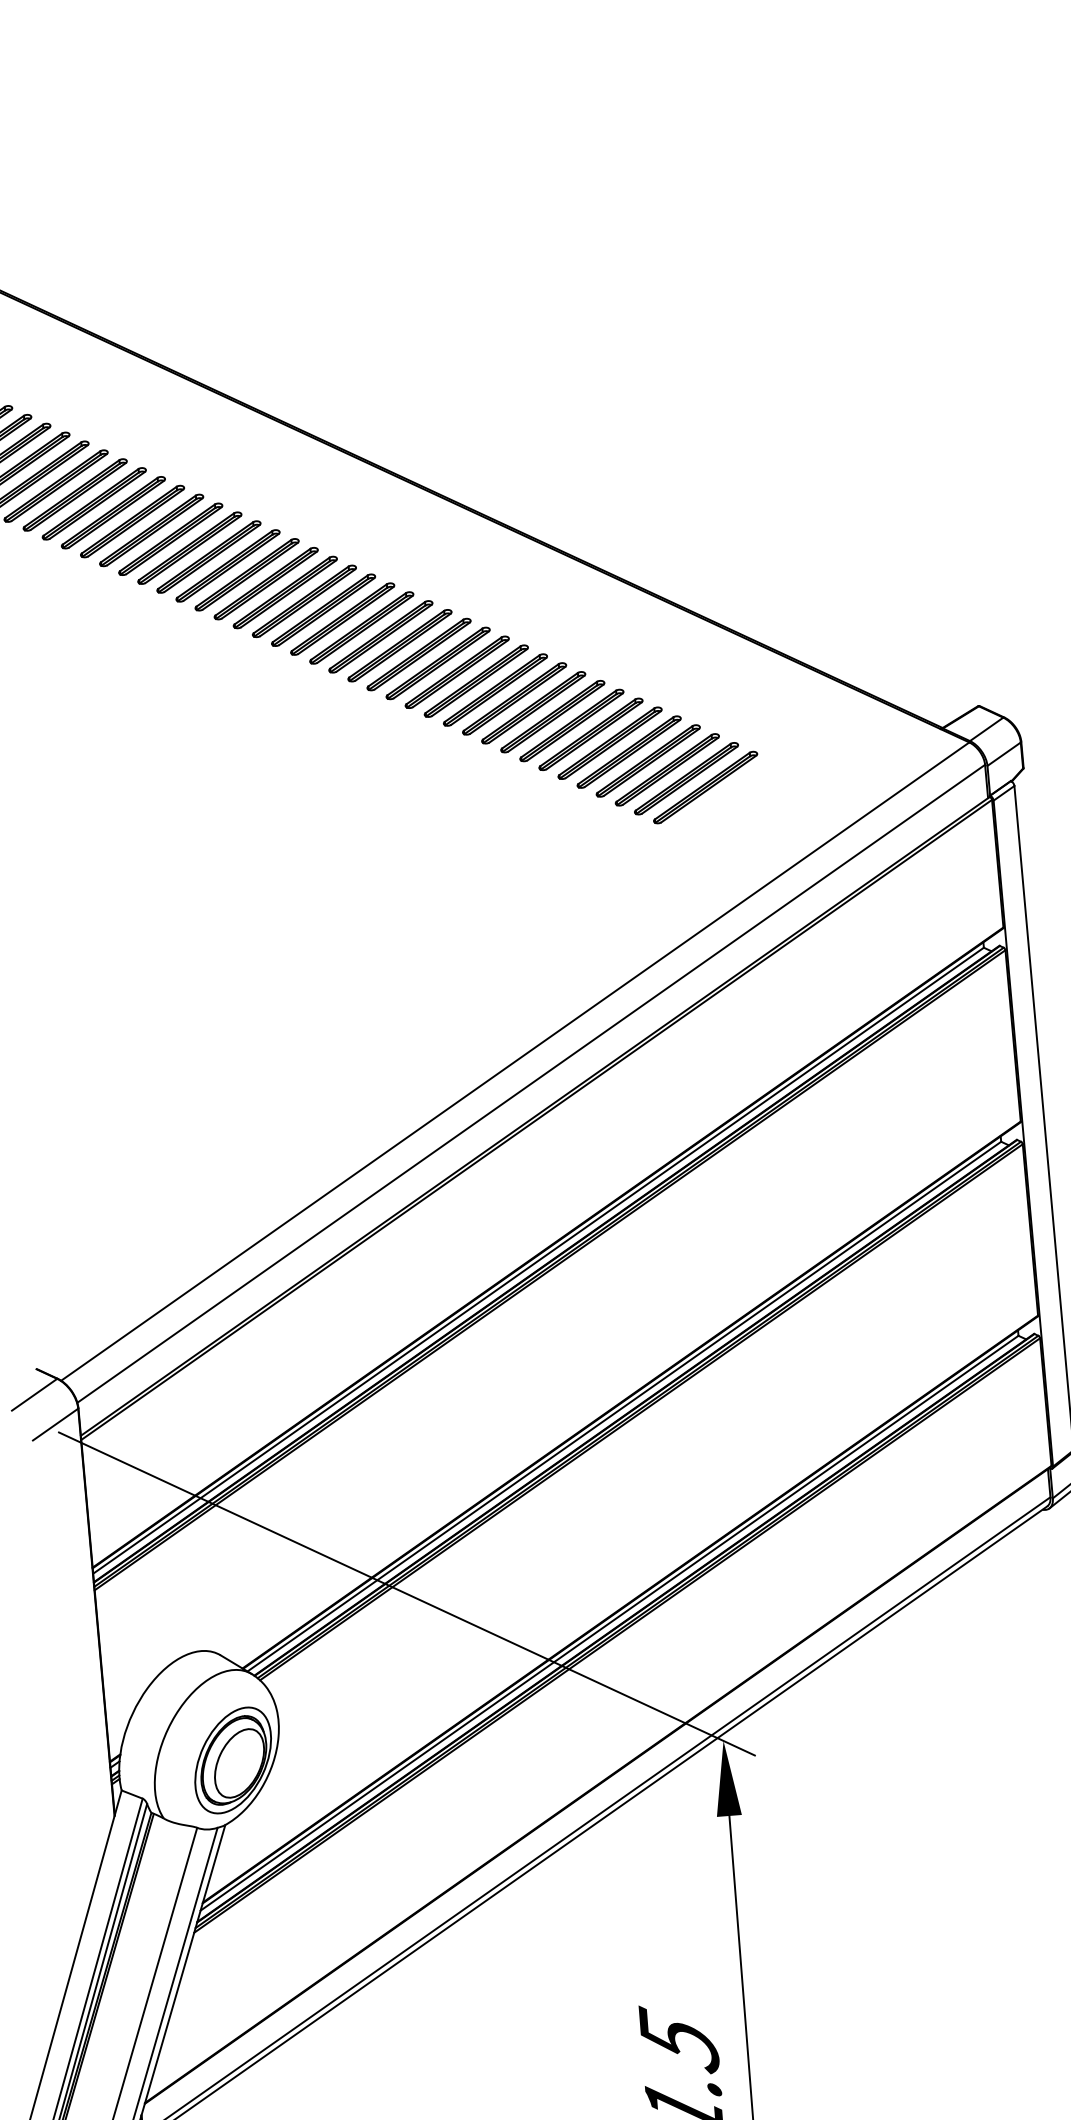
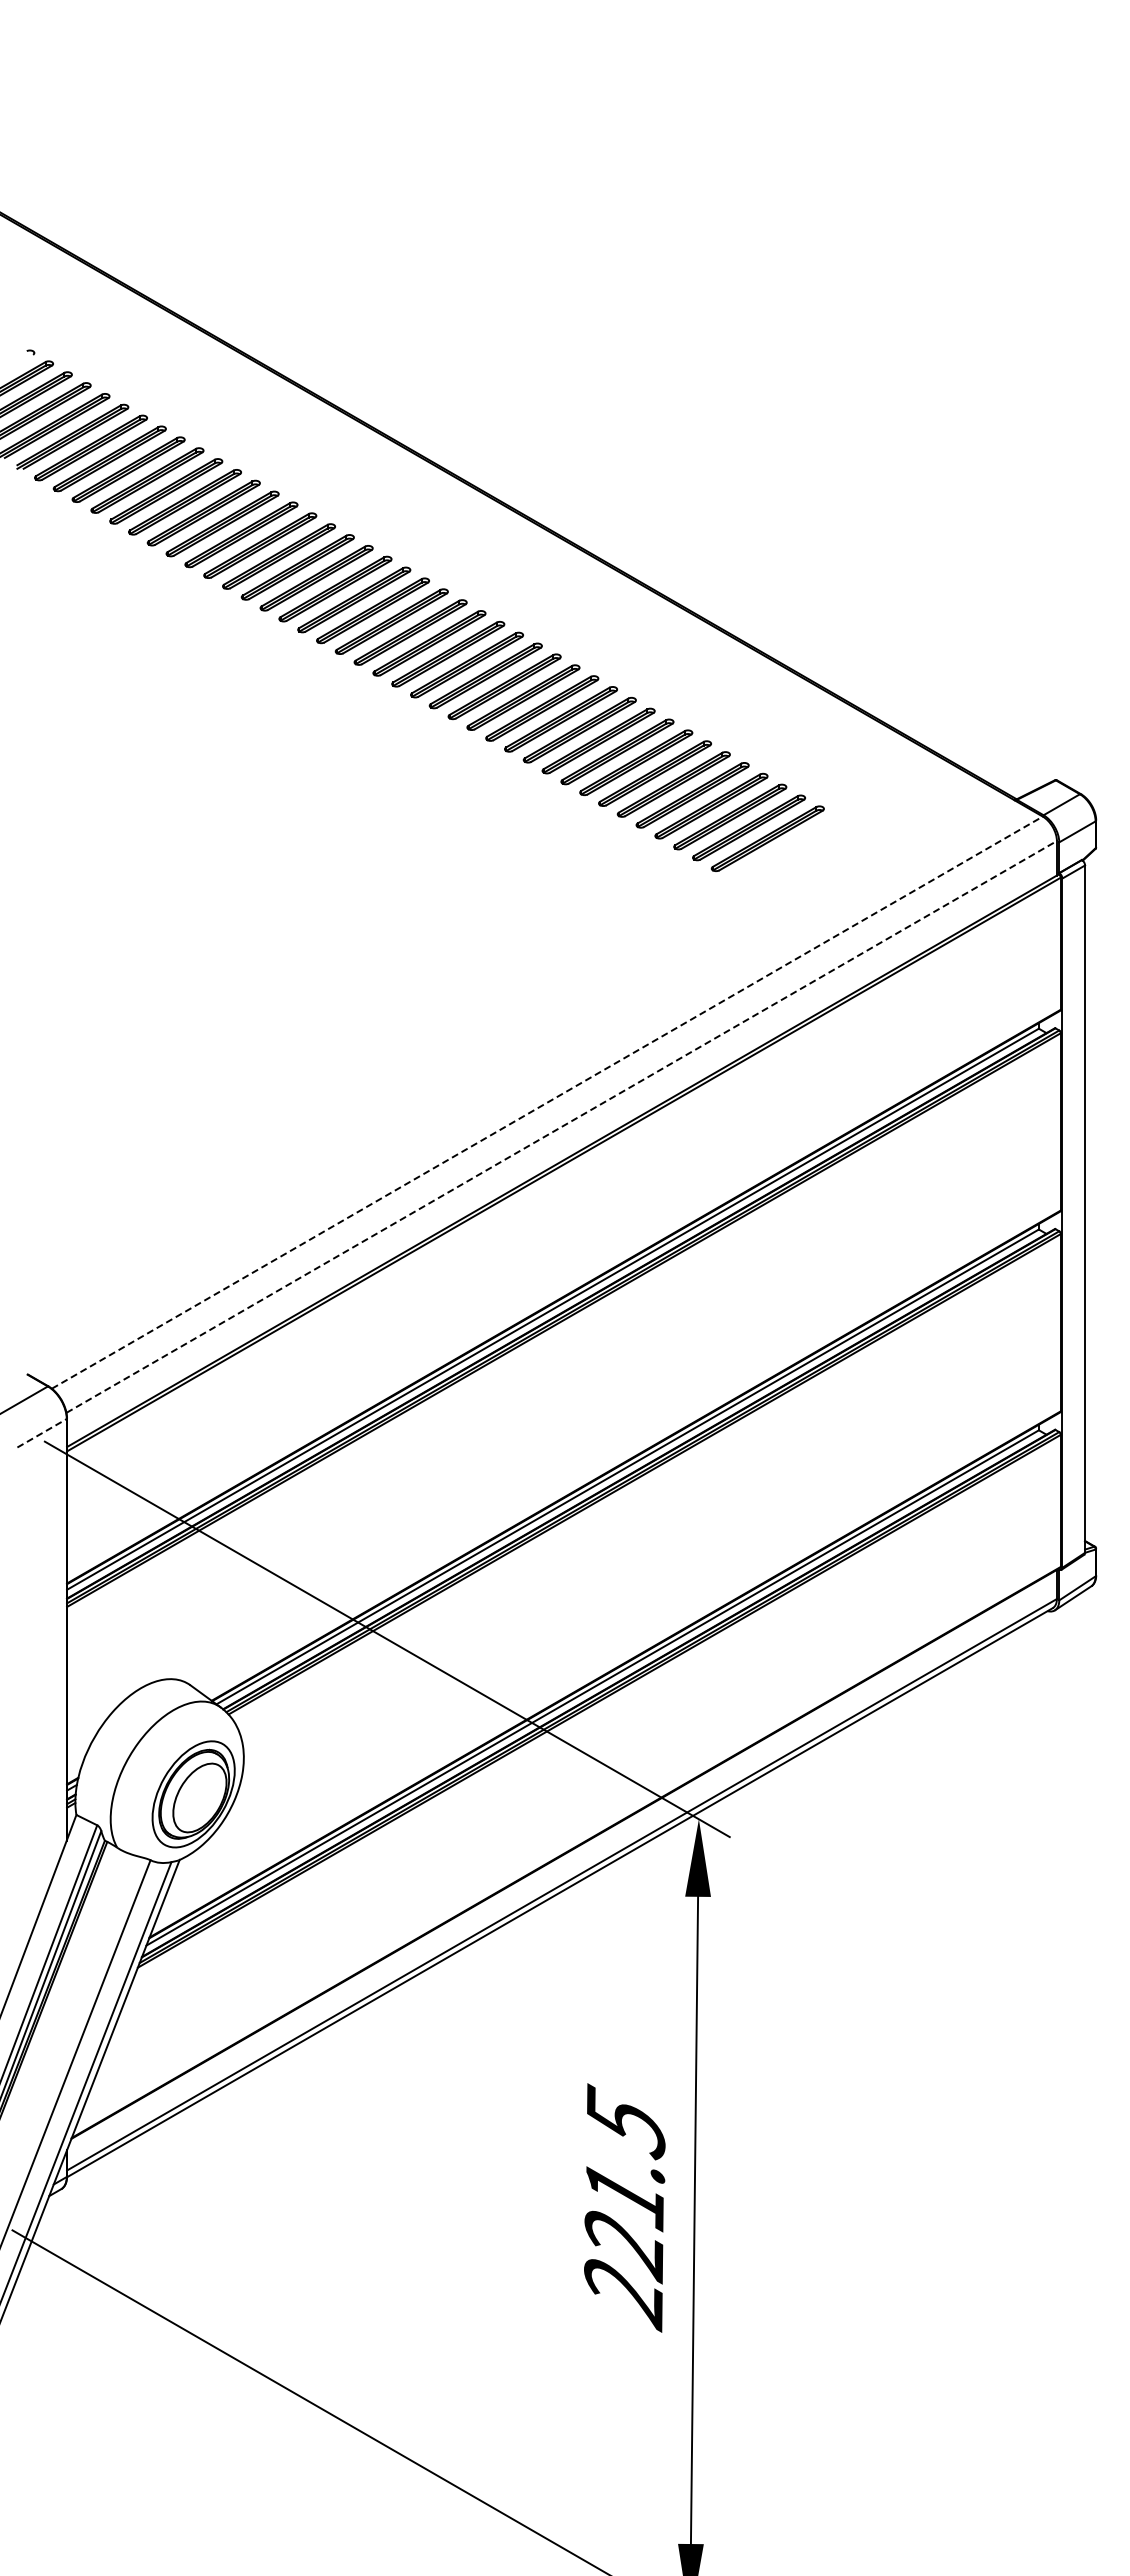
line: (515, 1061) -> (547, 1102), solid -> dashed
line: (531, 1083) -> (561, 1126), solid -> dashed
line: (56, 1424) -> (42, 1433), solid -> dashed

